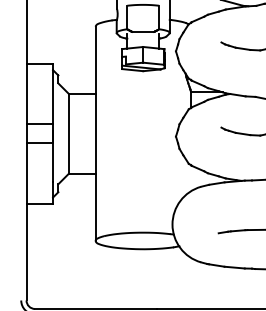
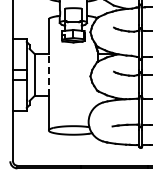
line: (94, 132) -> (48, 74), solid -> dashed

